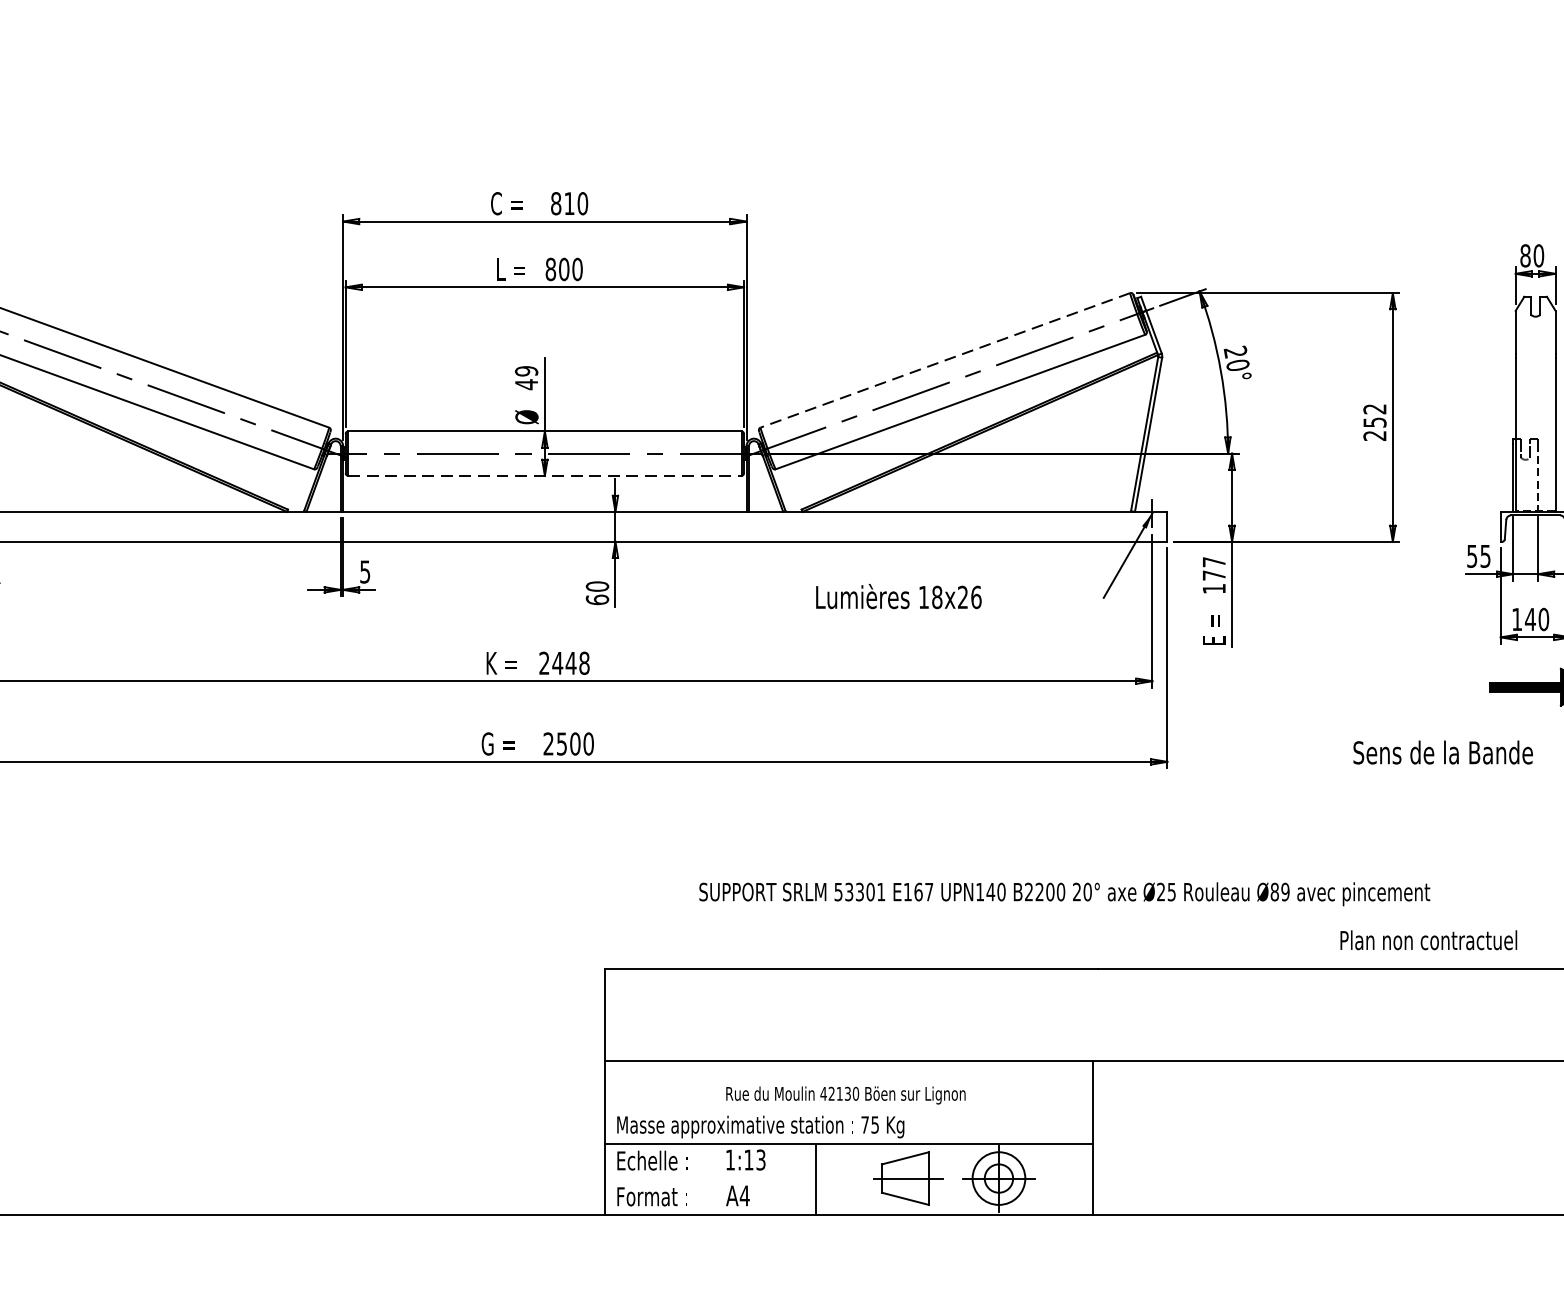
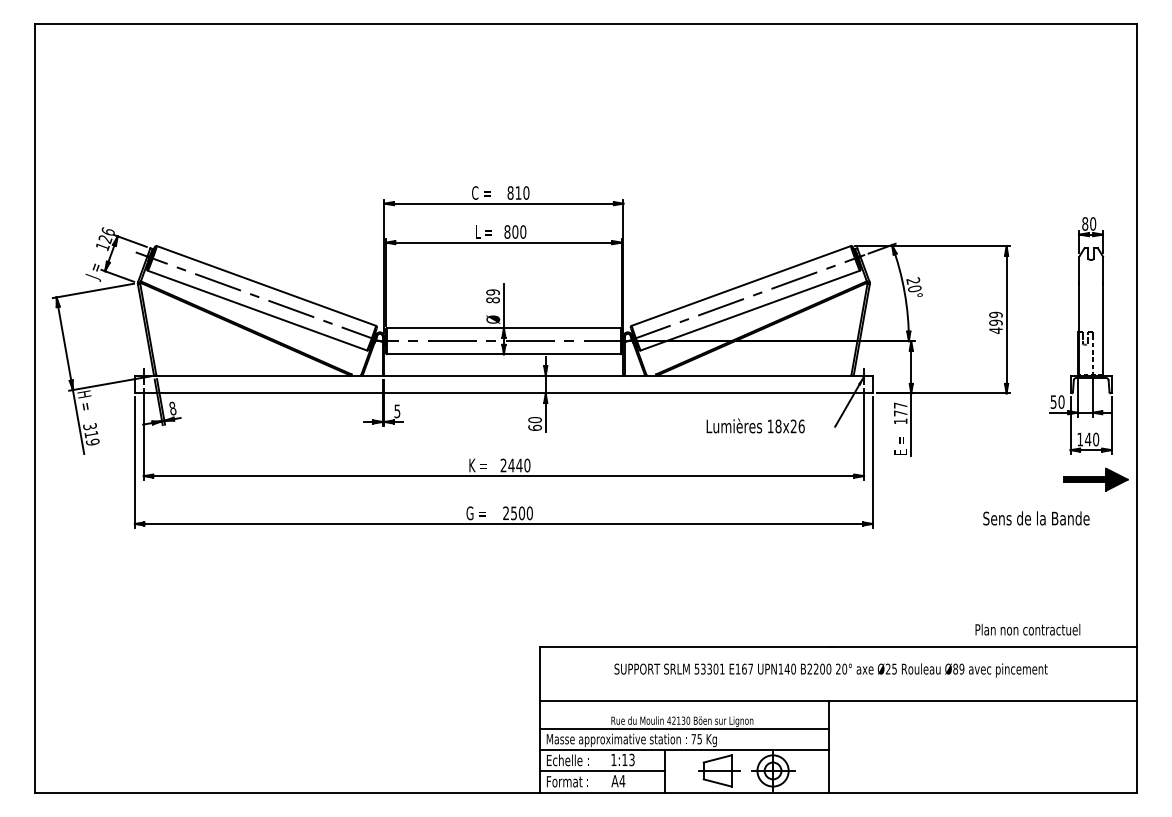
line: (945, 359) -> (741, 285), dashed -> solid
text: (525, 384) -> (492, 300), 49 -> 89
text: (1374, 422) -> (995, 322), 252 -> 499
line: (544, 476) -> (503, 354), dashed -> solid
text: (1485, 555) -> (1061, 401), 55 -> 50
text: (898, 595) -> (755, 425), moved
text: (584, 663) -> (527, 465), 2448 -> 2440
text: (1063, 894) -> (830, 670), moved
line: (847, 1108) -> (683, 729), added
line: (709, 1179) -> (601, 771), added

